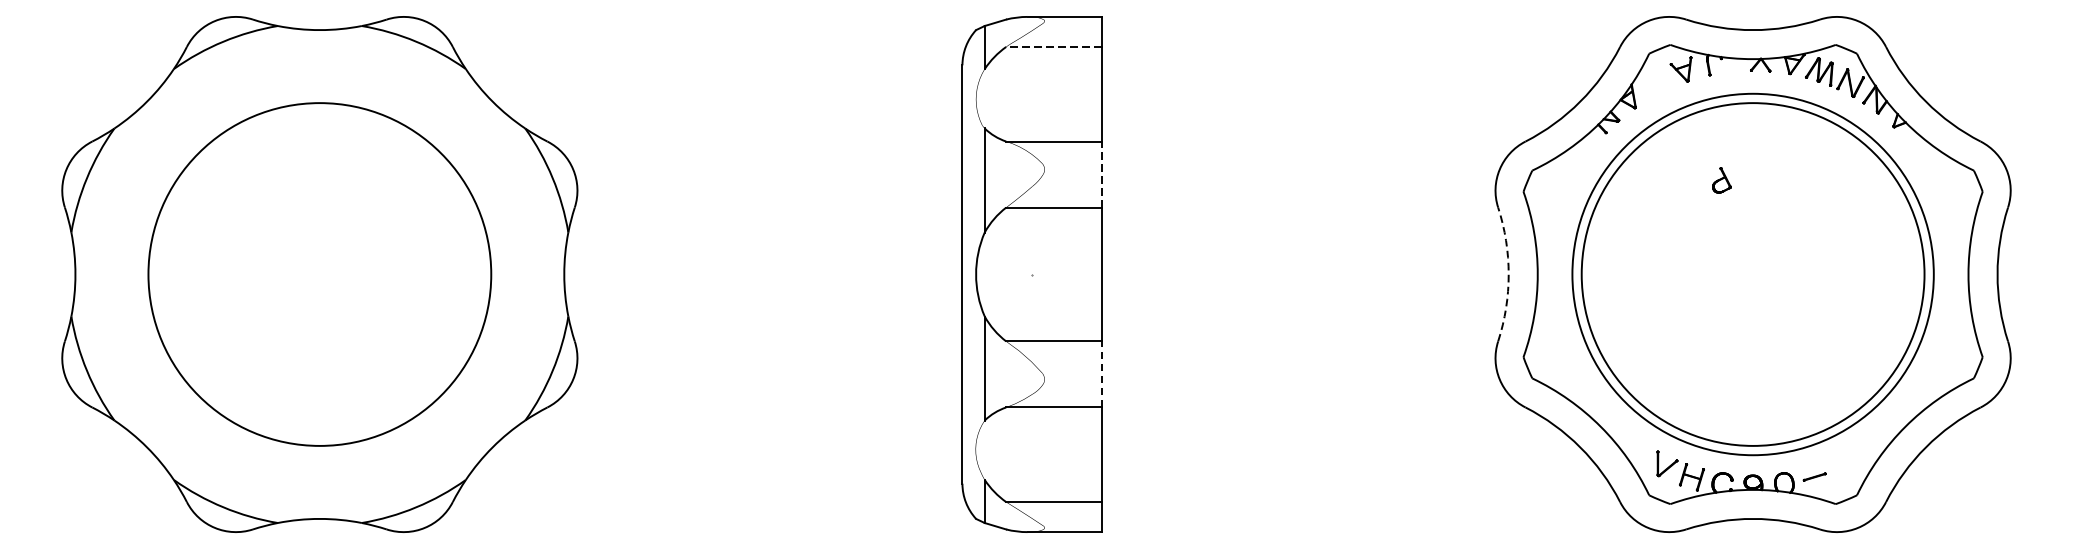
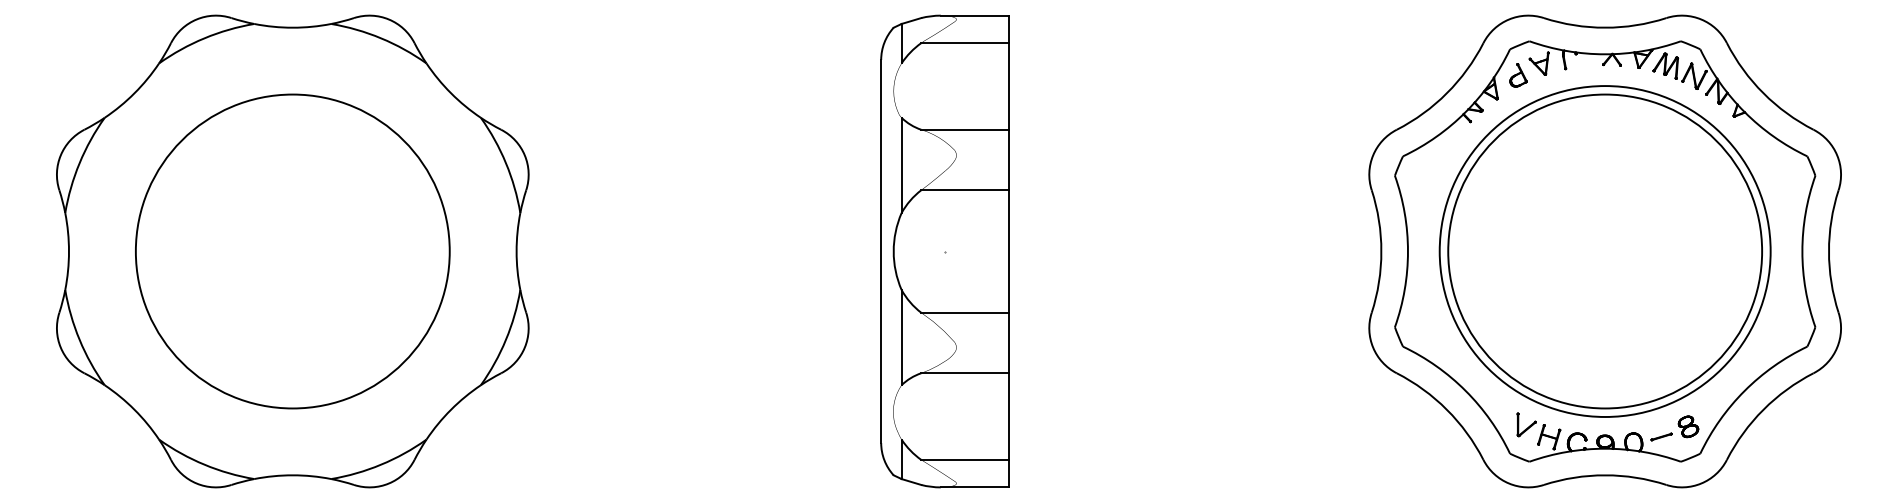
line: (1054, 47) -> (965, 43), dashed -> solid
line: (1101, 174) -> (1008, 159), dashed -> solid
part: (1721, 180) -> (1518, 75), moved
arc: (1508, 274) -> (1381, 251), dashed -> solid
line: (1101, 373) -> (1008, 342), dashed -> solid
part: (1844, 465) -> (1688, 426), added

